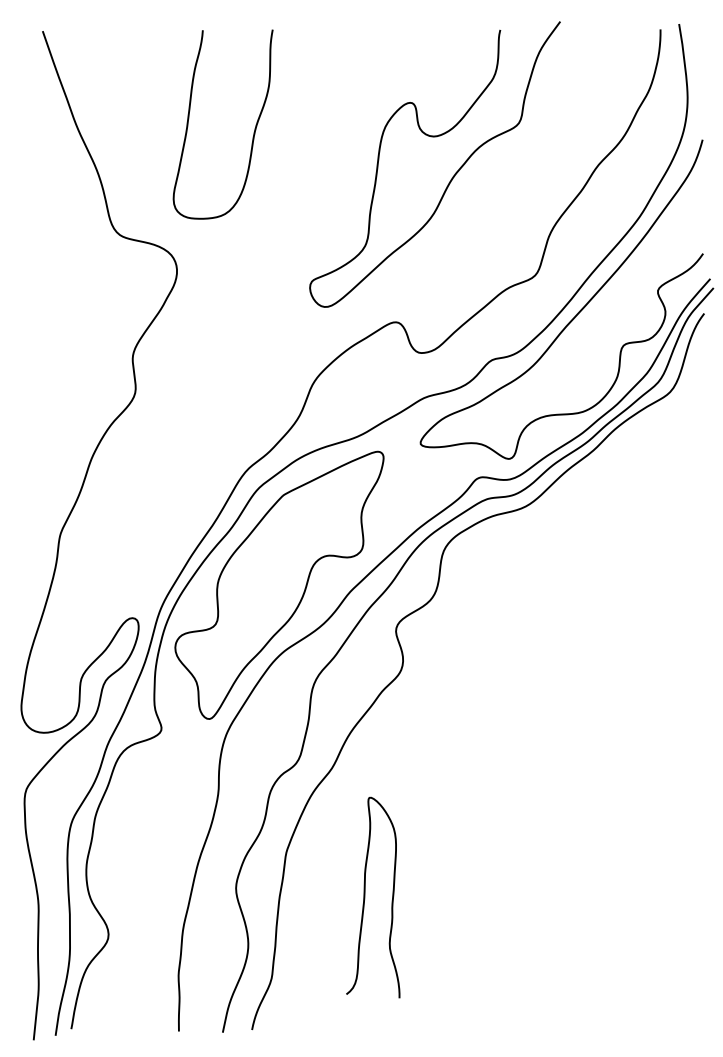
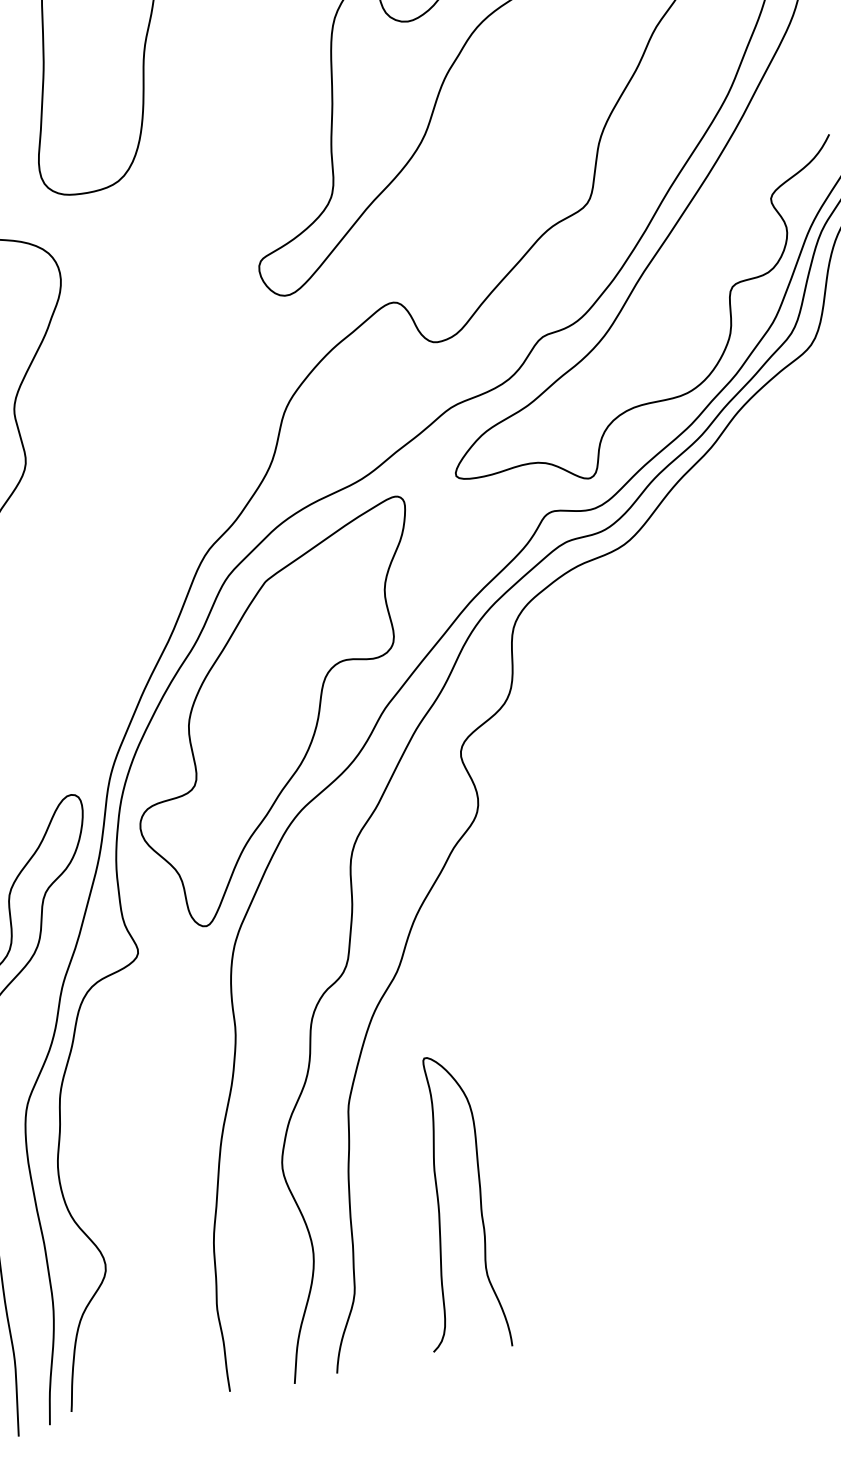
curve: (365, 897) -> (440, 1205), moved

